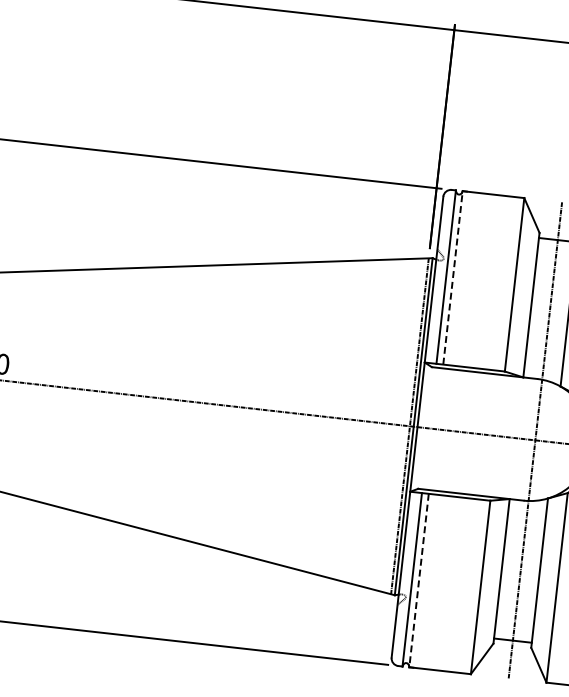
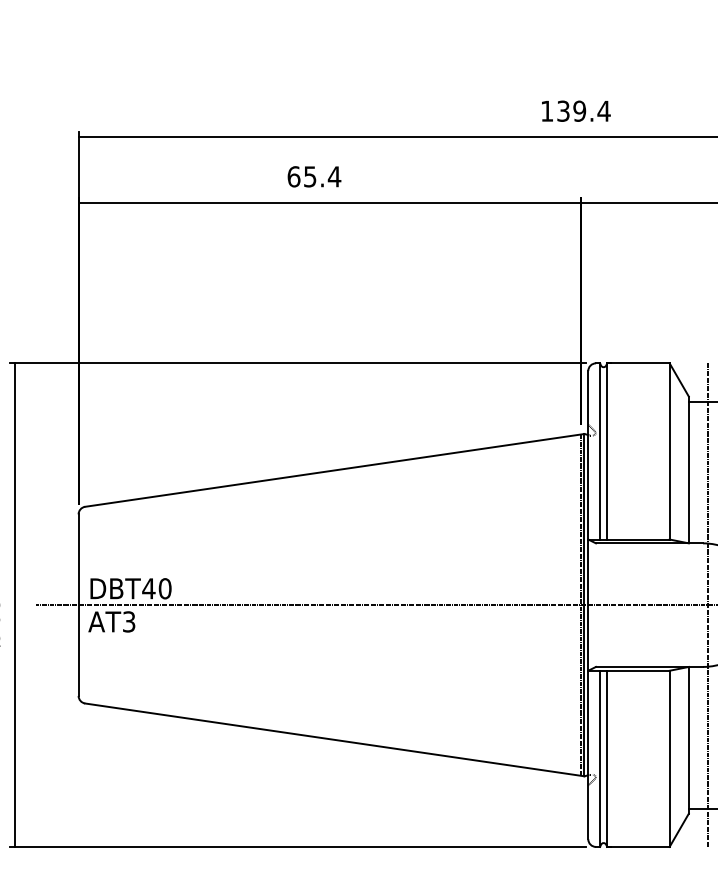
line: (453, 277) -> (607, 450), dashed -> solid
line: (419, 581) -> (607, 759), dashed -> solid

